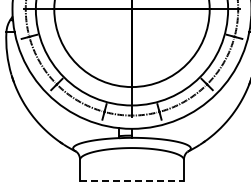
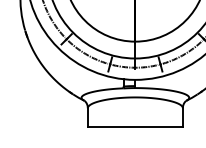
line: (132, 180) -> (135, 127), dashed -> solid

